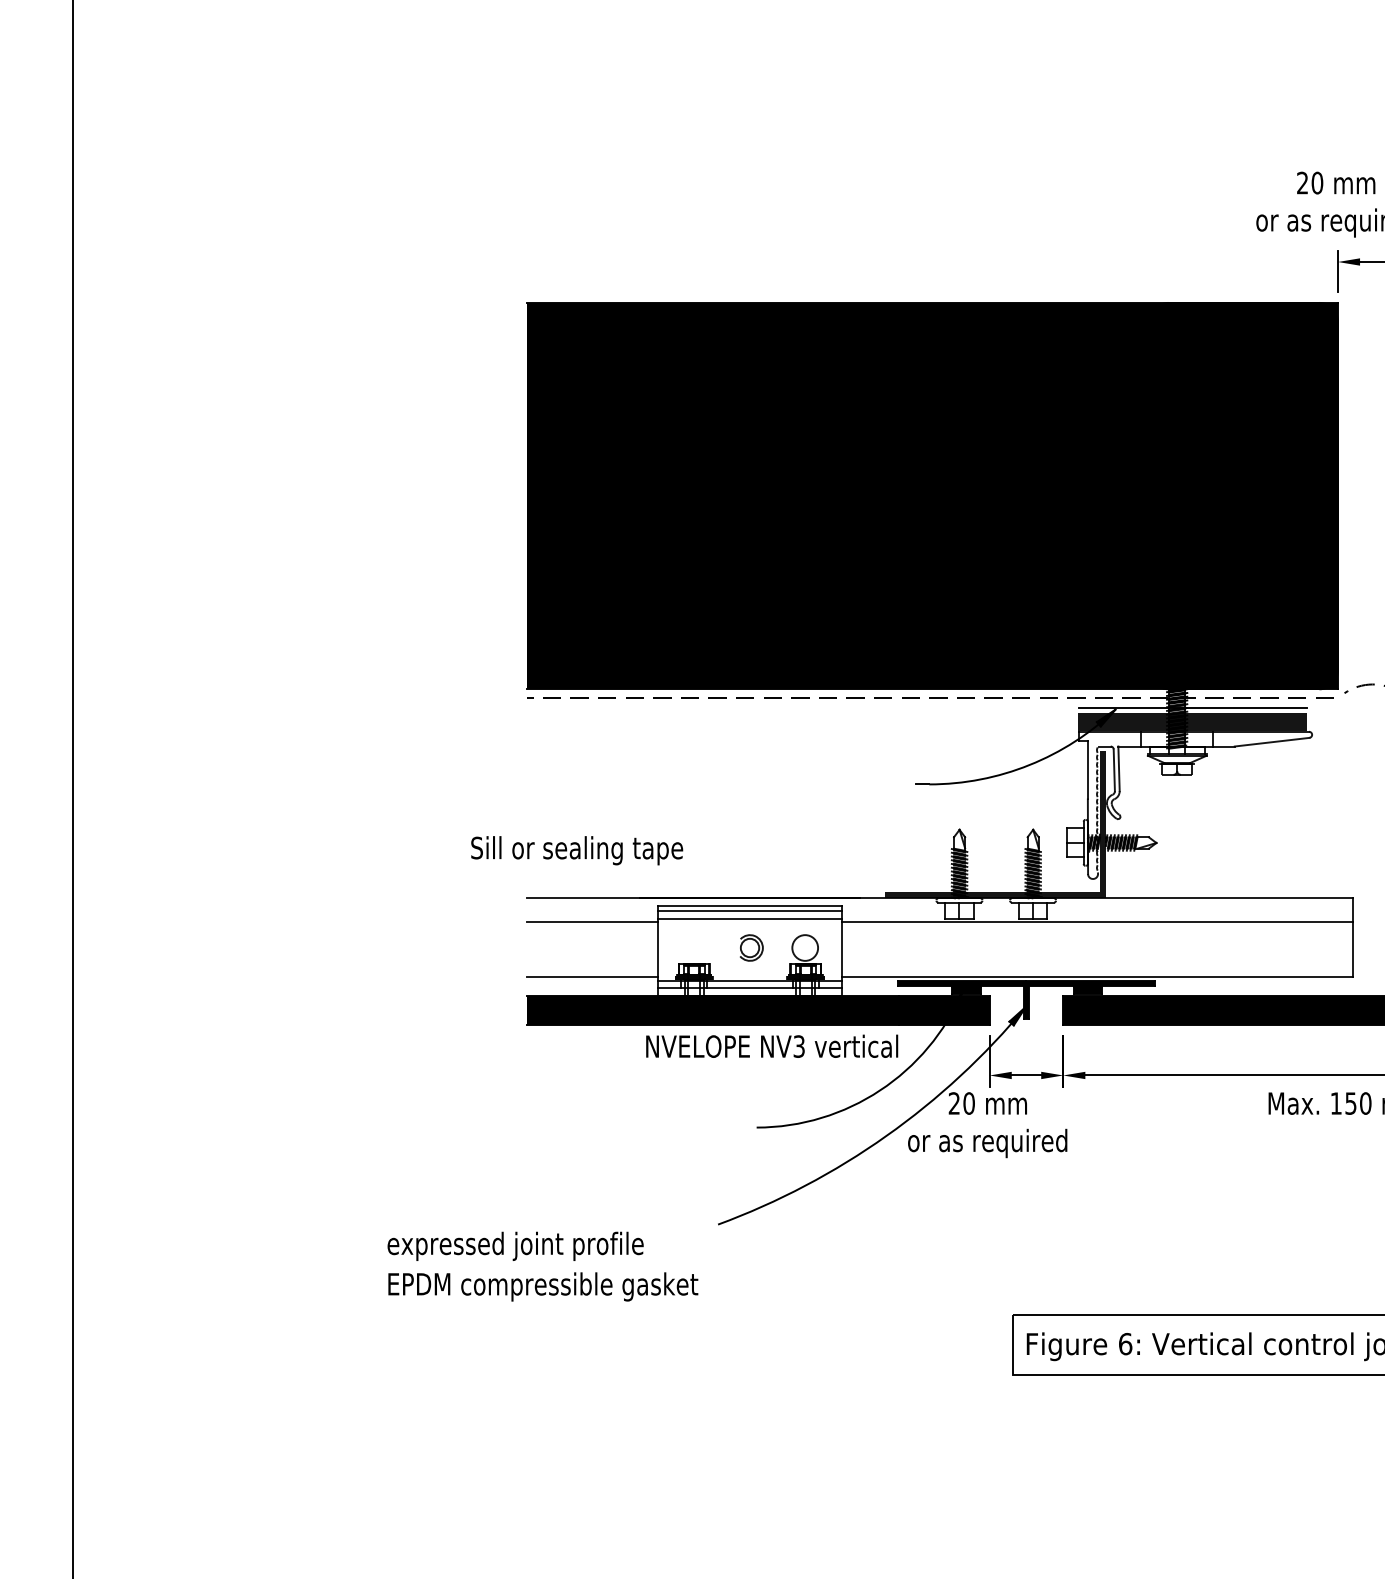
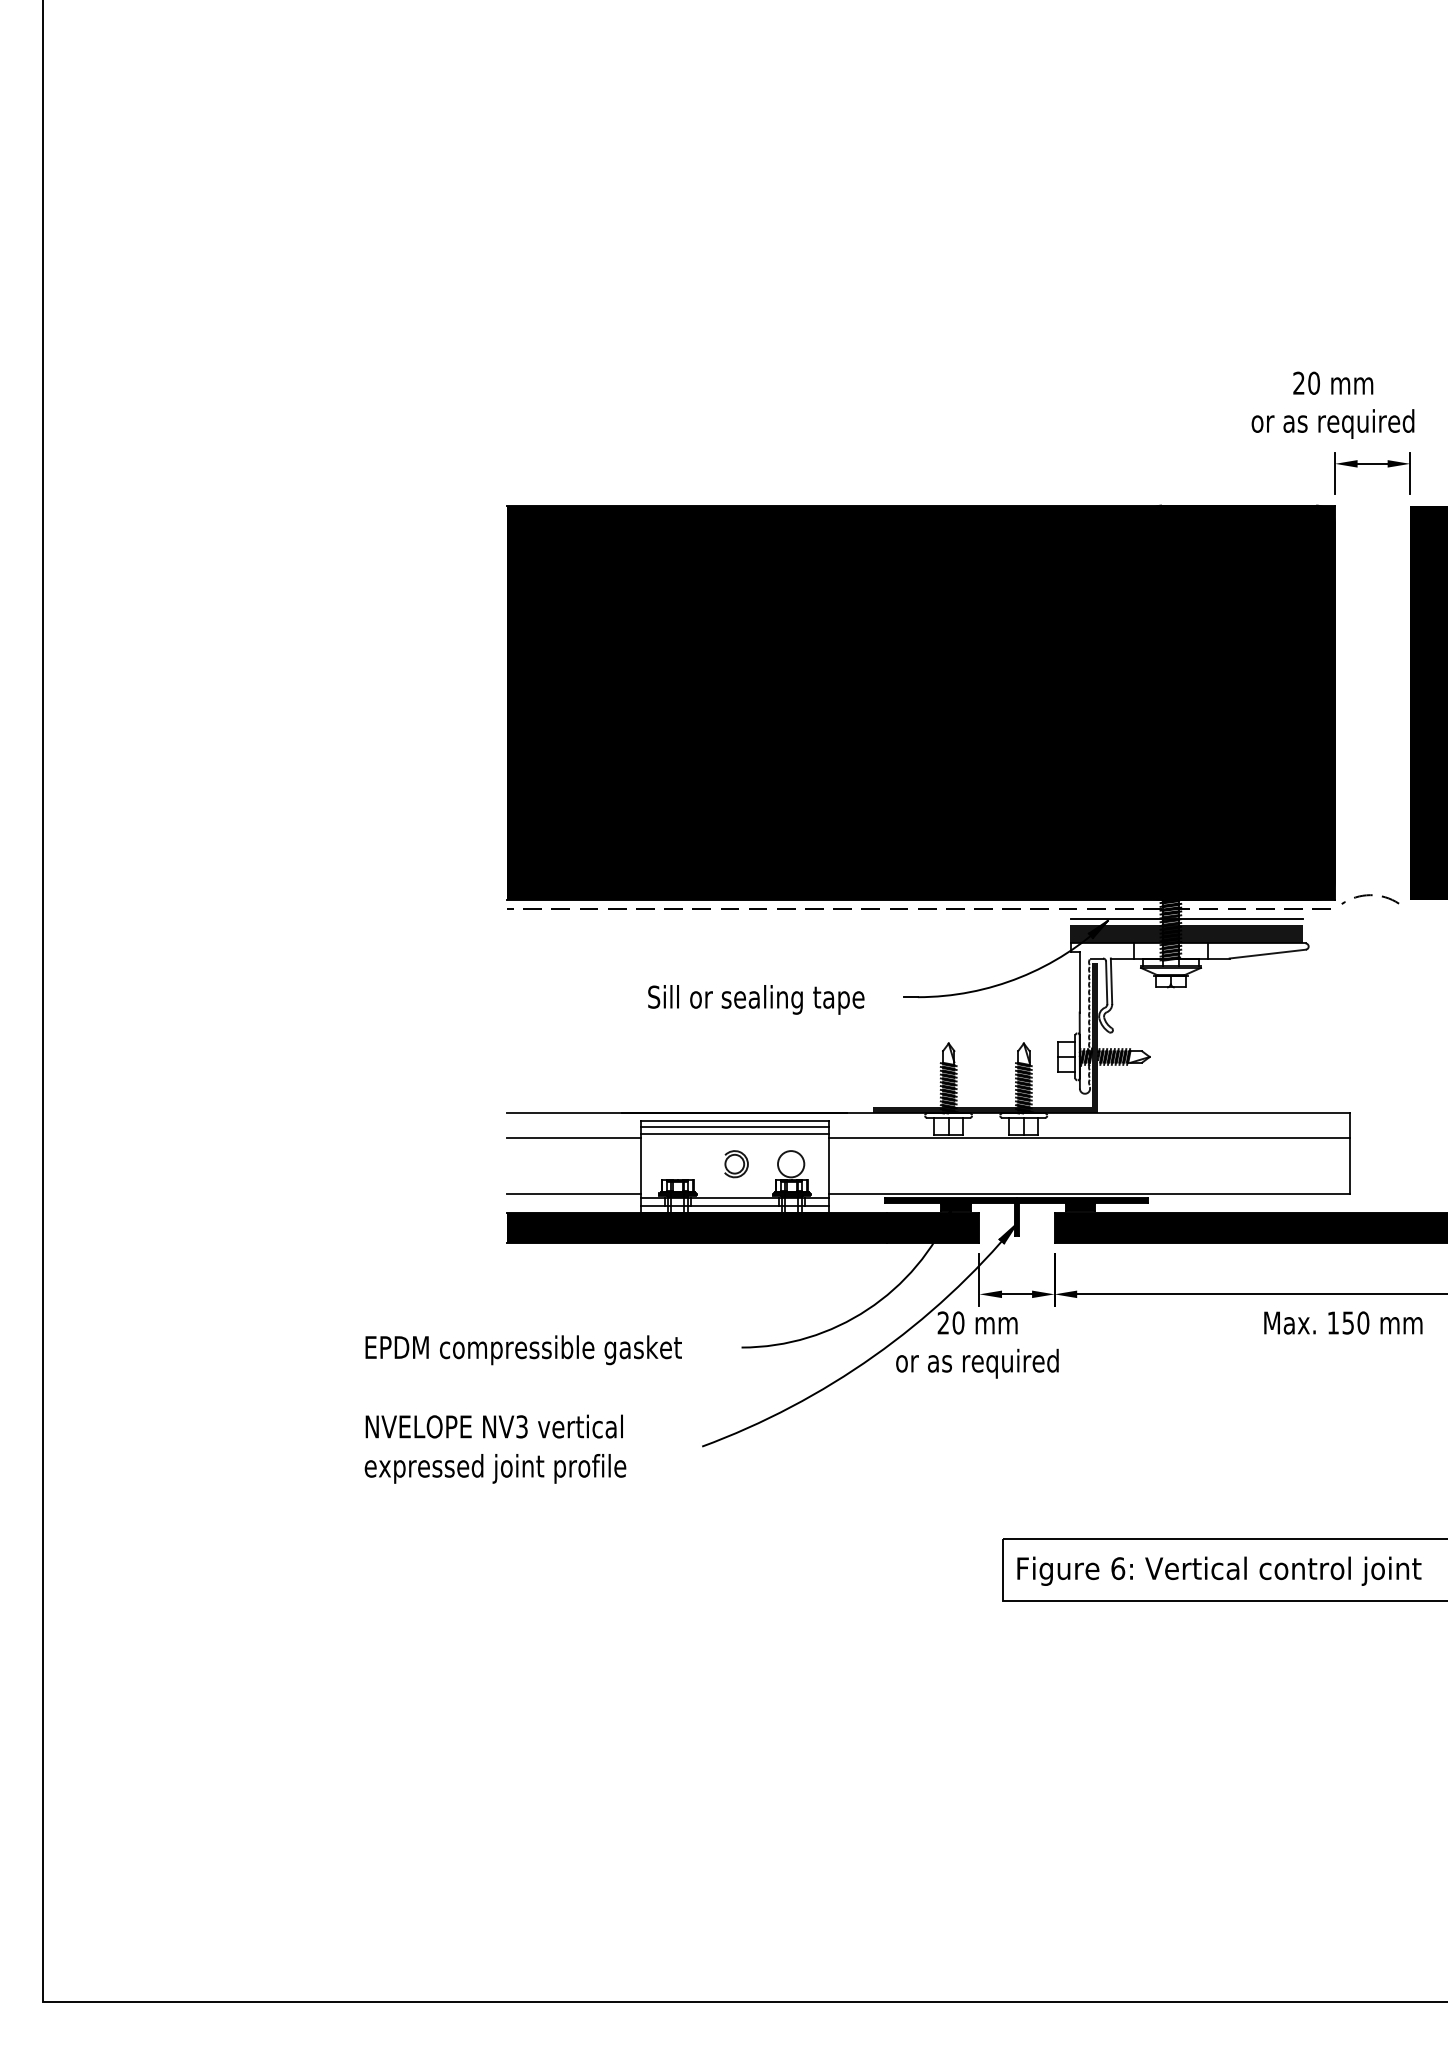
text: (577, 850) -> (756, 999), moved
text: (771, 1046) -> (493, 1426), moved
text: (543, 1287) -> (523, 1350), moved

